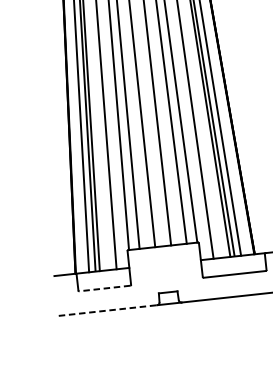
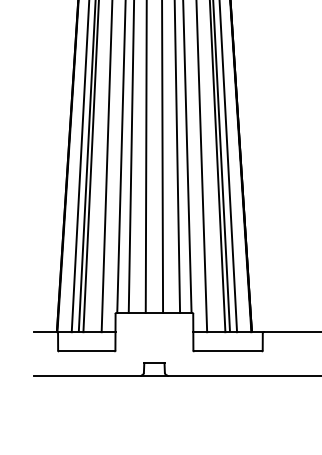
line: (104, 288) -> (86, 351), dashed -> solid
line: (108, 310) -> (88, 375), dashed -> solid

